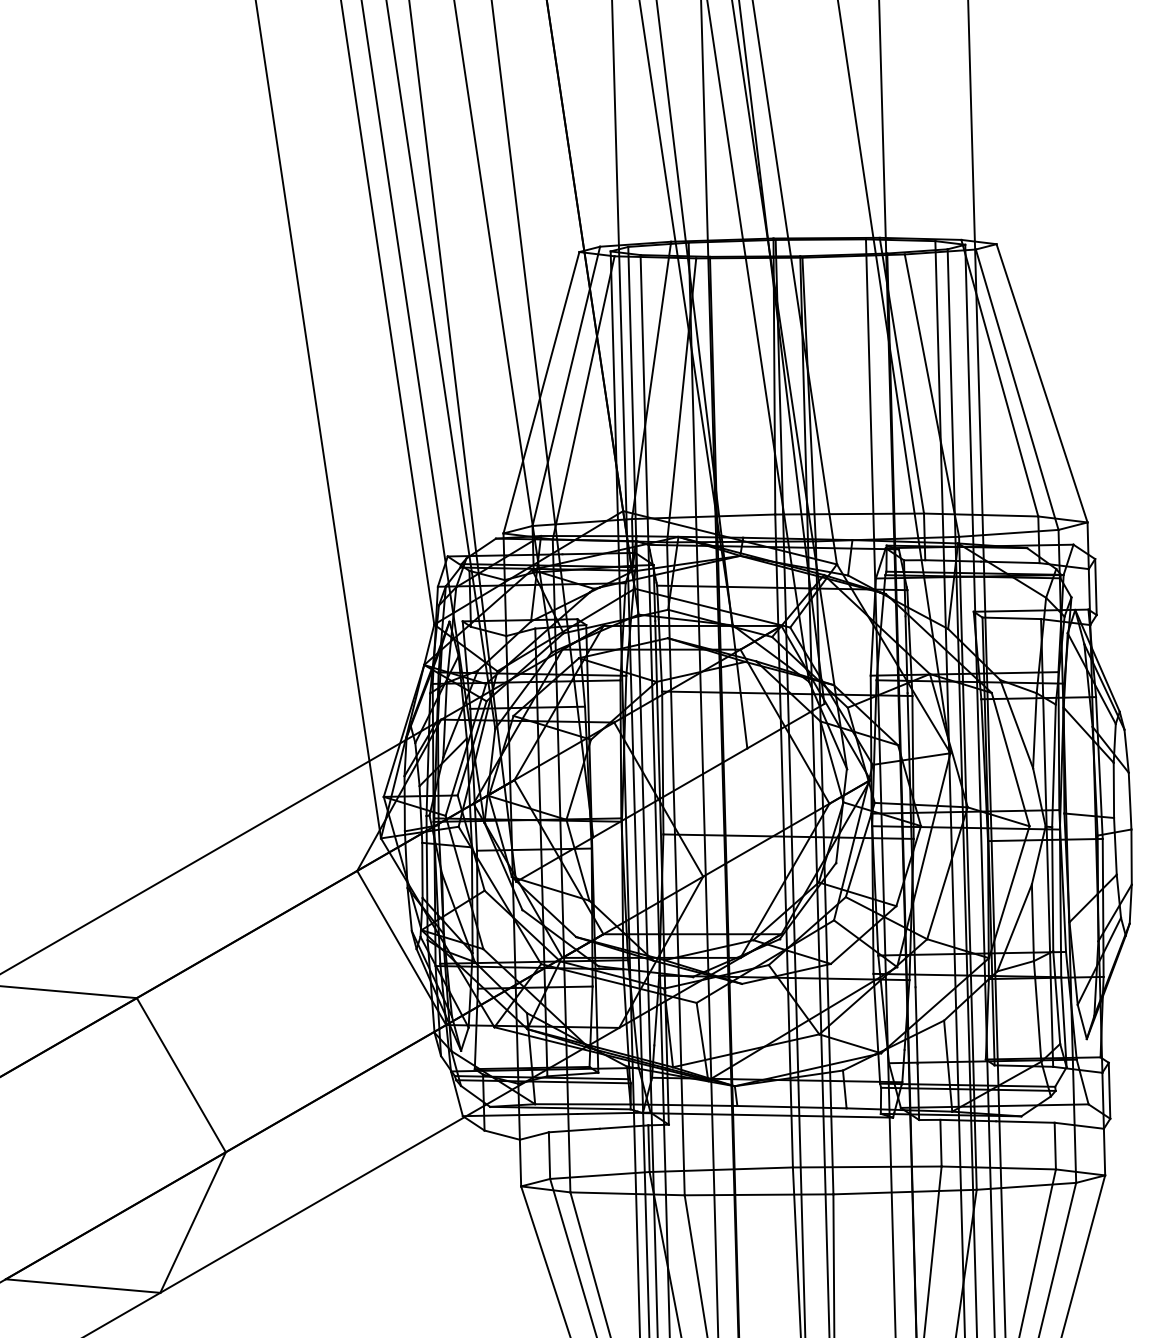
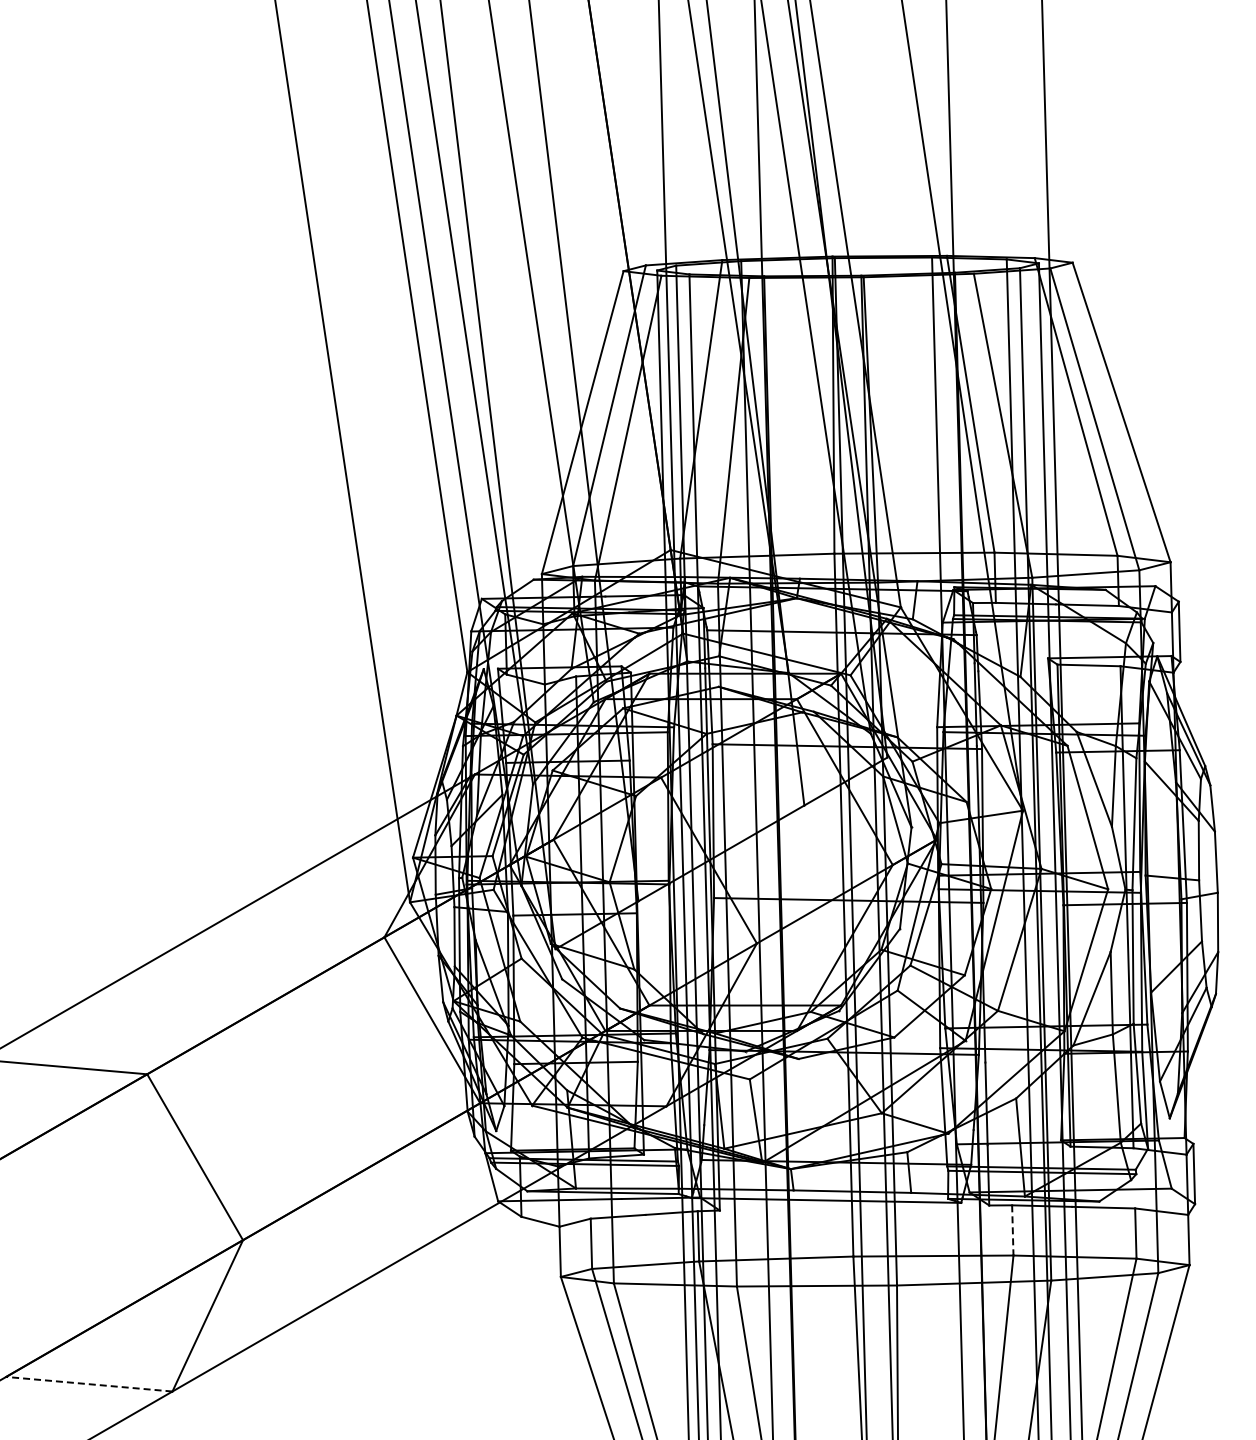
line: (940, 1143) -> (1012, 1230), solid -> dashed
line: (82, 1286) -> (88, 1384), solid -> dashed

